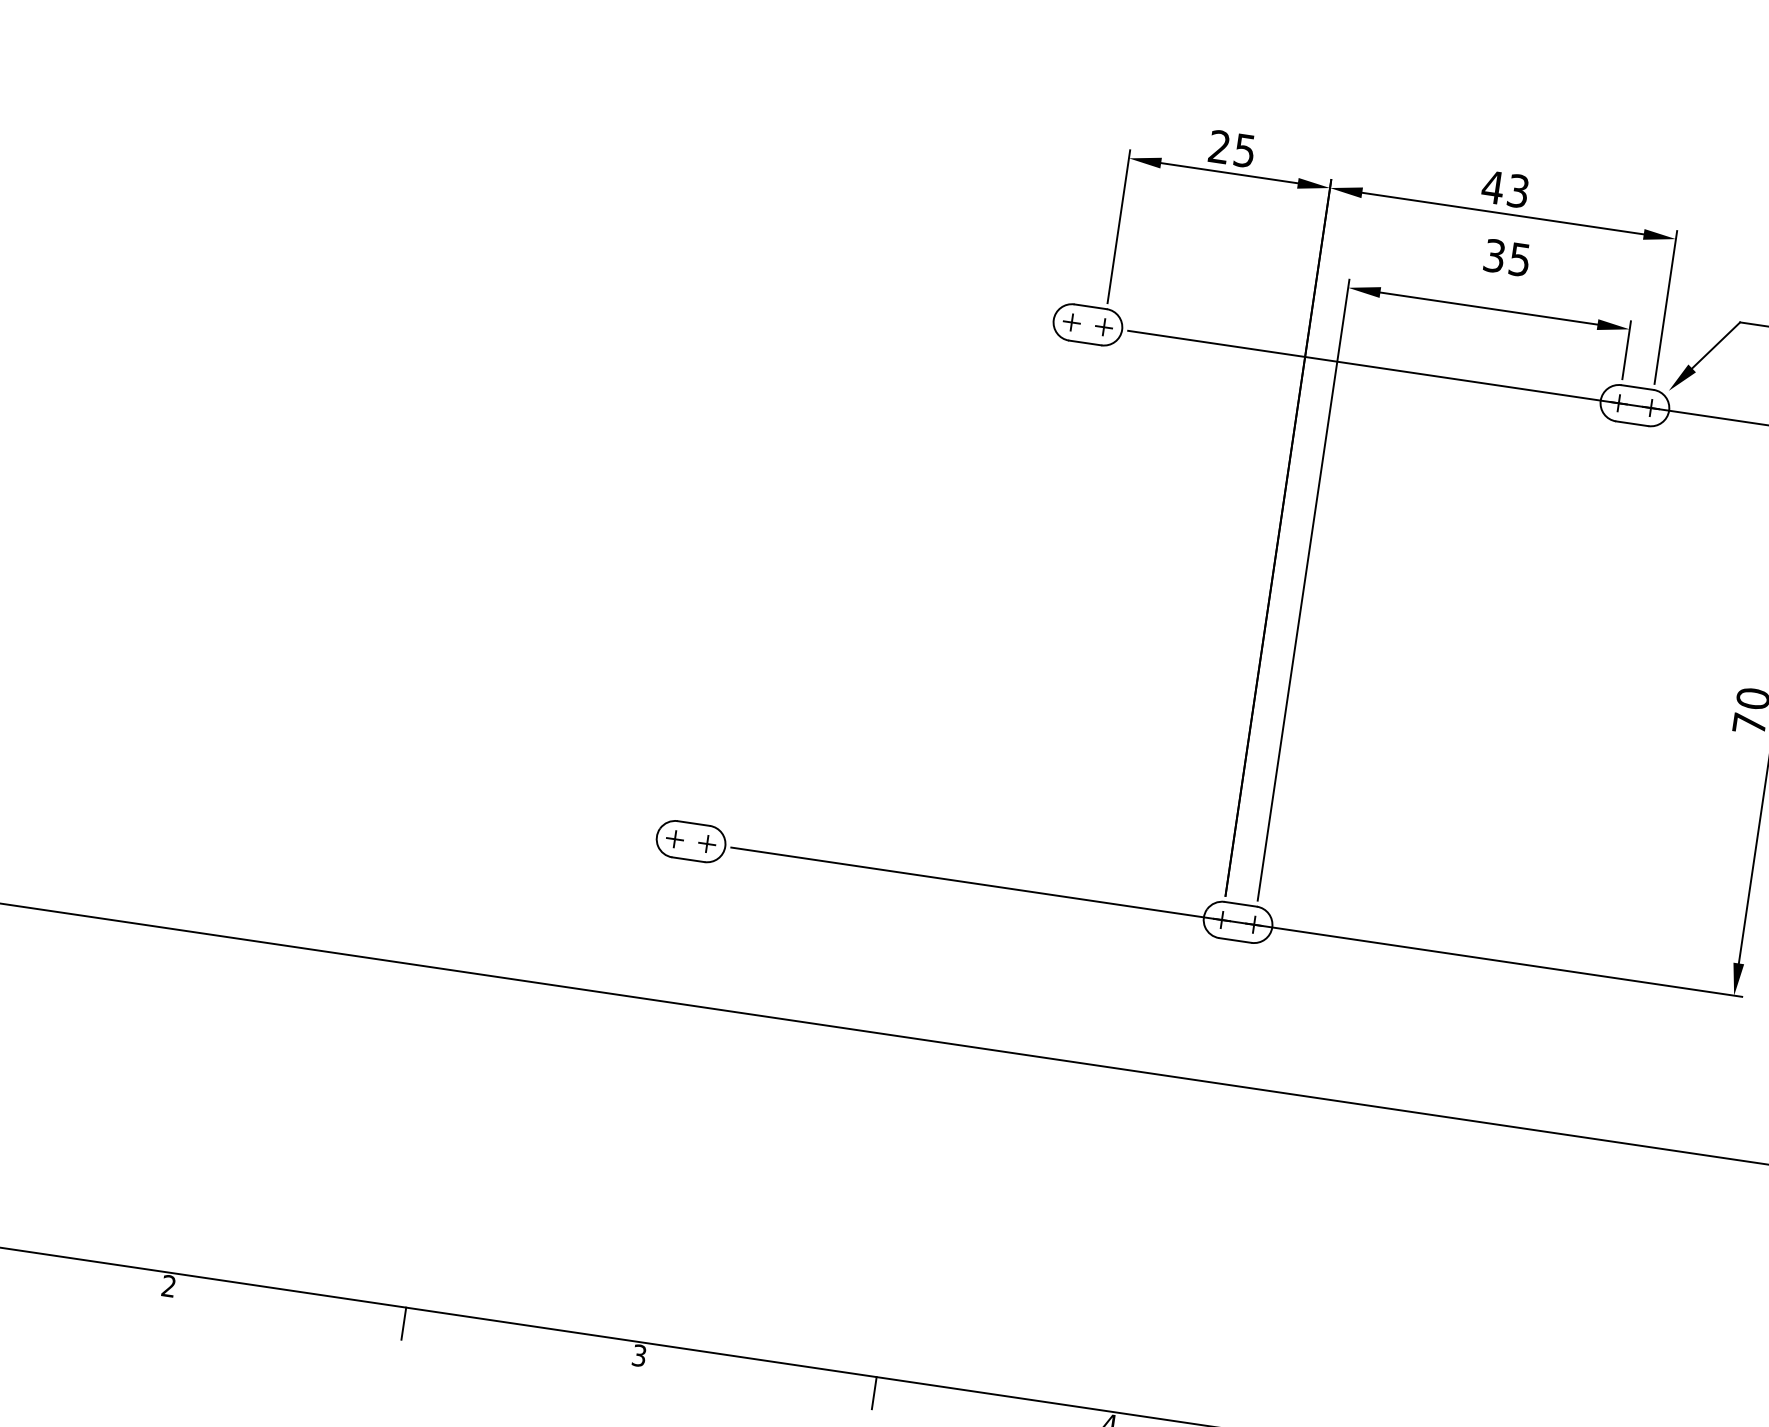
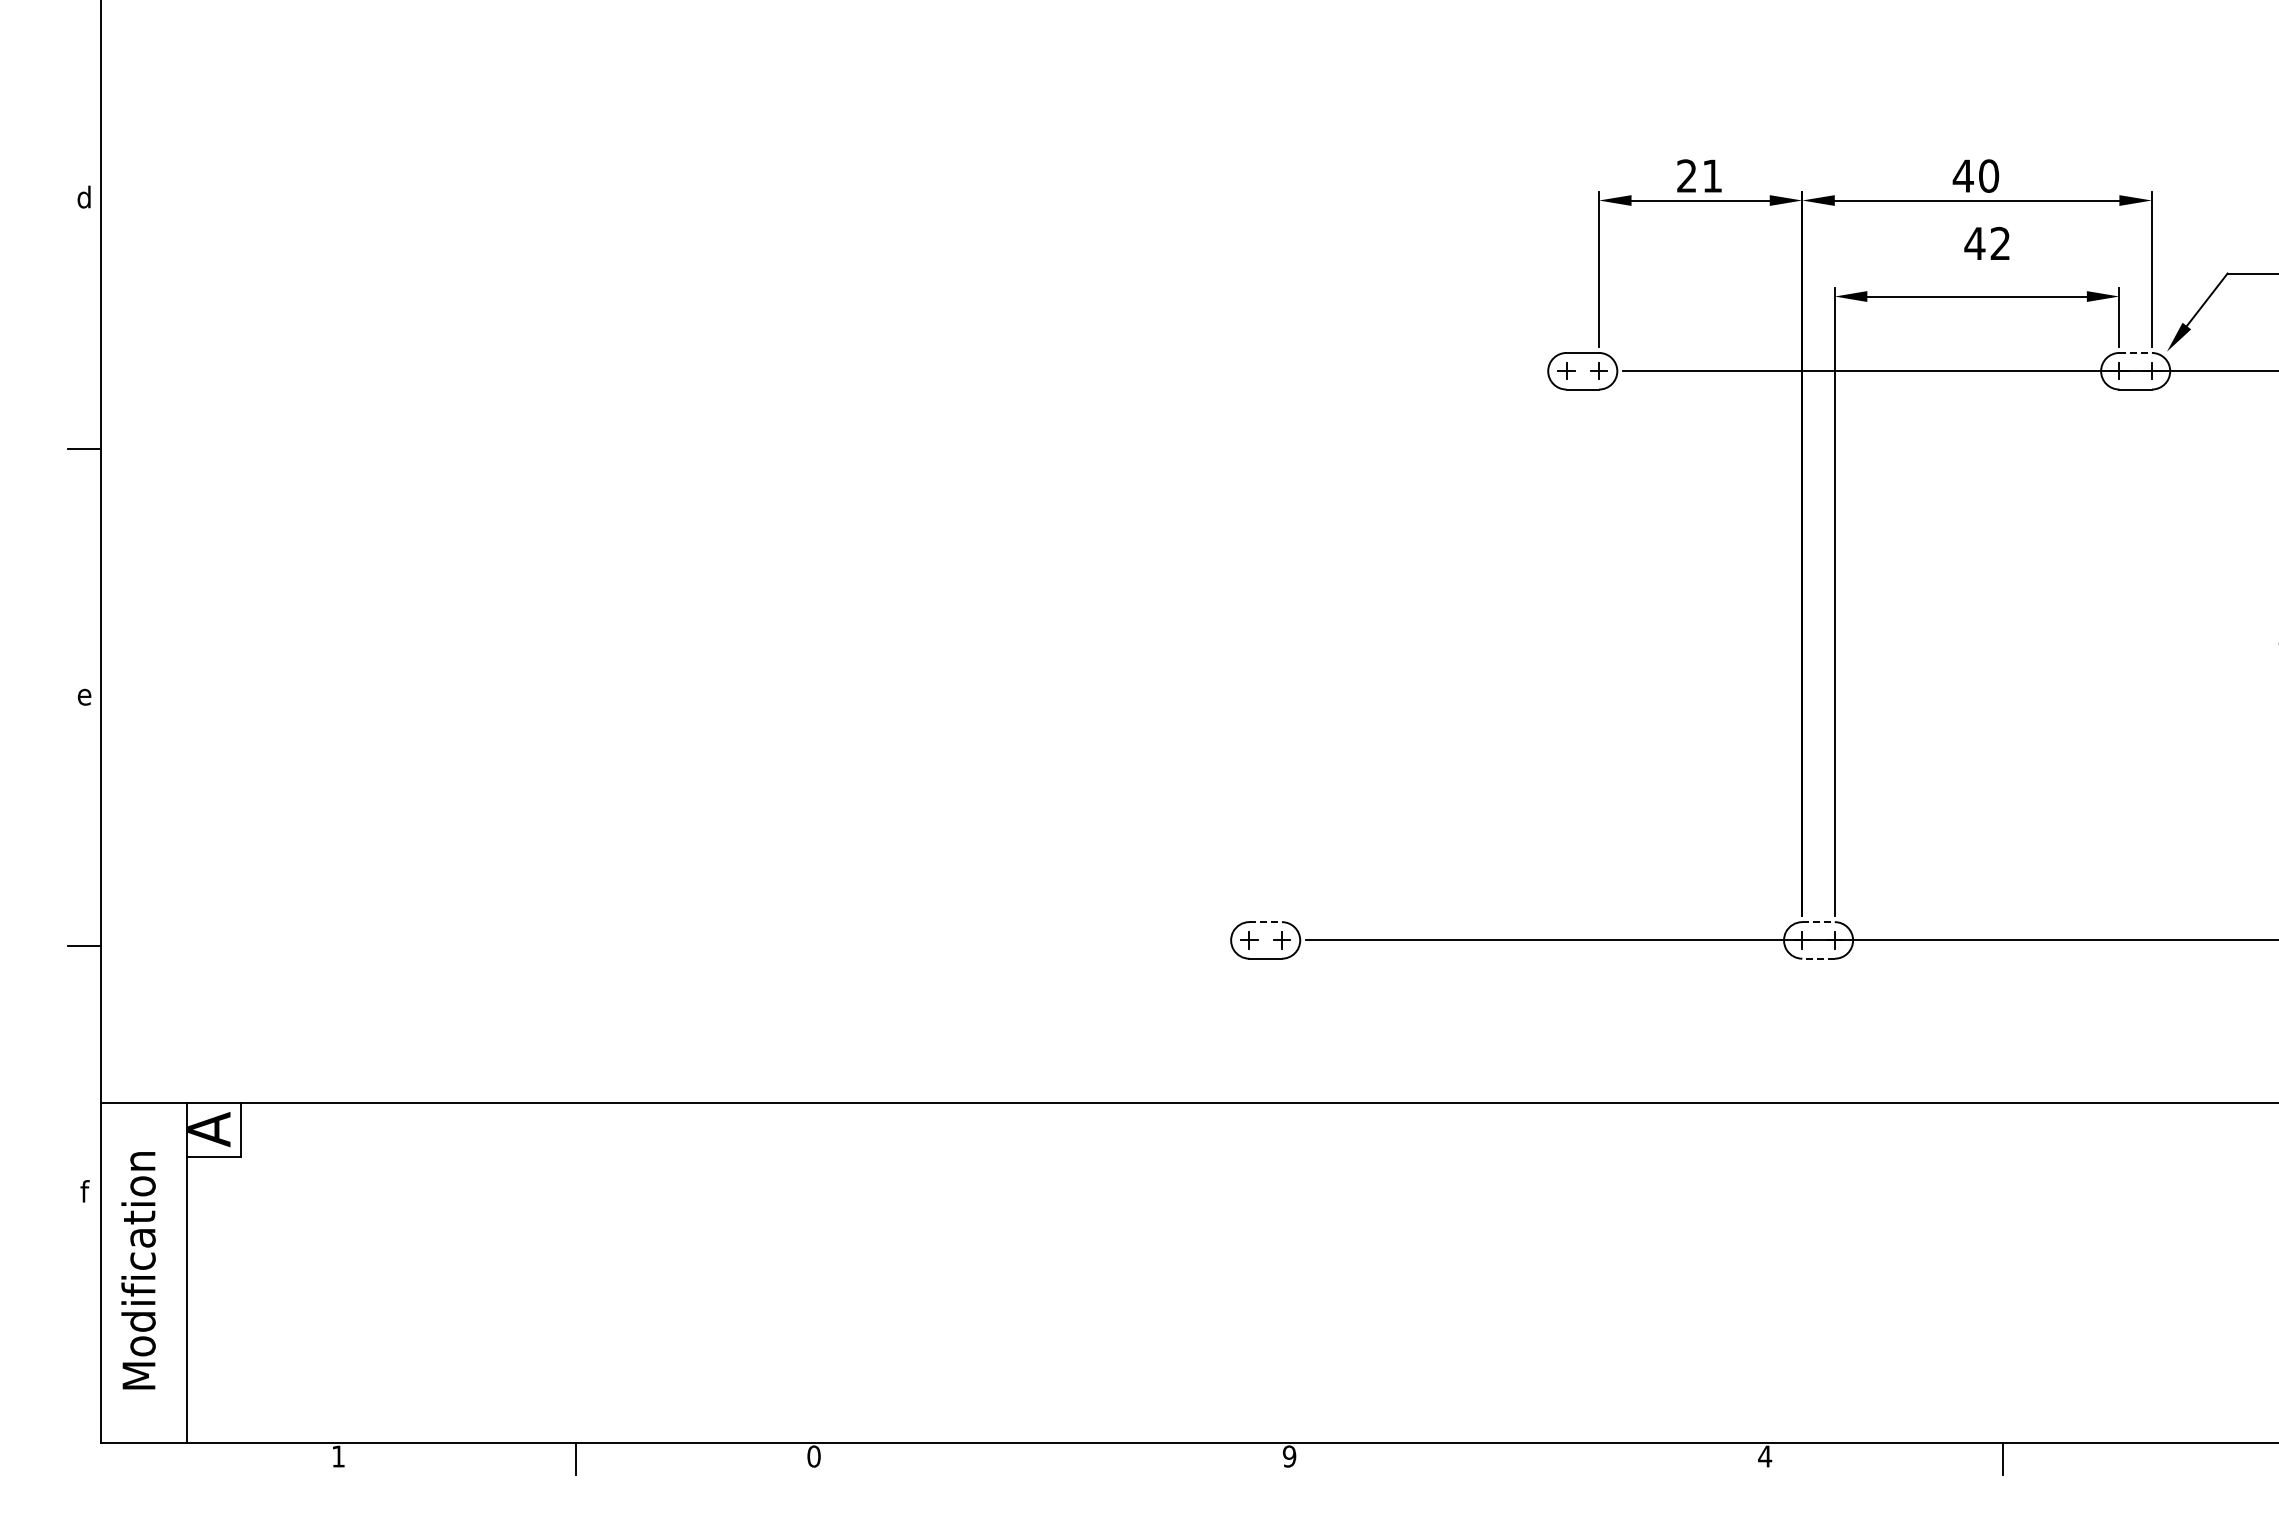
text: (1244, 150) -> (1712, 175), 25 -> 21
text: (1518, 190) -> (1989, 175), 43 -> 40
text: (1506, 257) -> (1986, 243), 35 -> 42
line: (1638, 387) -> (2136, 352), solid -> dashed
line: (694, 824) -> (1266, 922), solid -> dashed
line: (1241, 904) -> (1819, 922), solid -> dashed
line: (1235, 940) -> (1818, 958), solid -> dashed
text: (168, 1286) -> (813, 1456), 2 -> 0
line: (403, 1323) -> (1051, 1459), removed
text: (639, 1355) -> (1289, 1456), 3 -> 9
line: (874, 1393) -> (1527, 1459), removed

